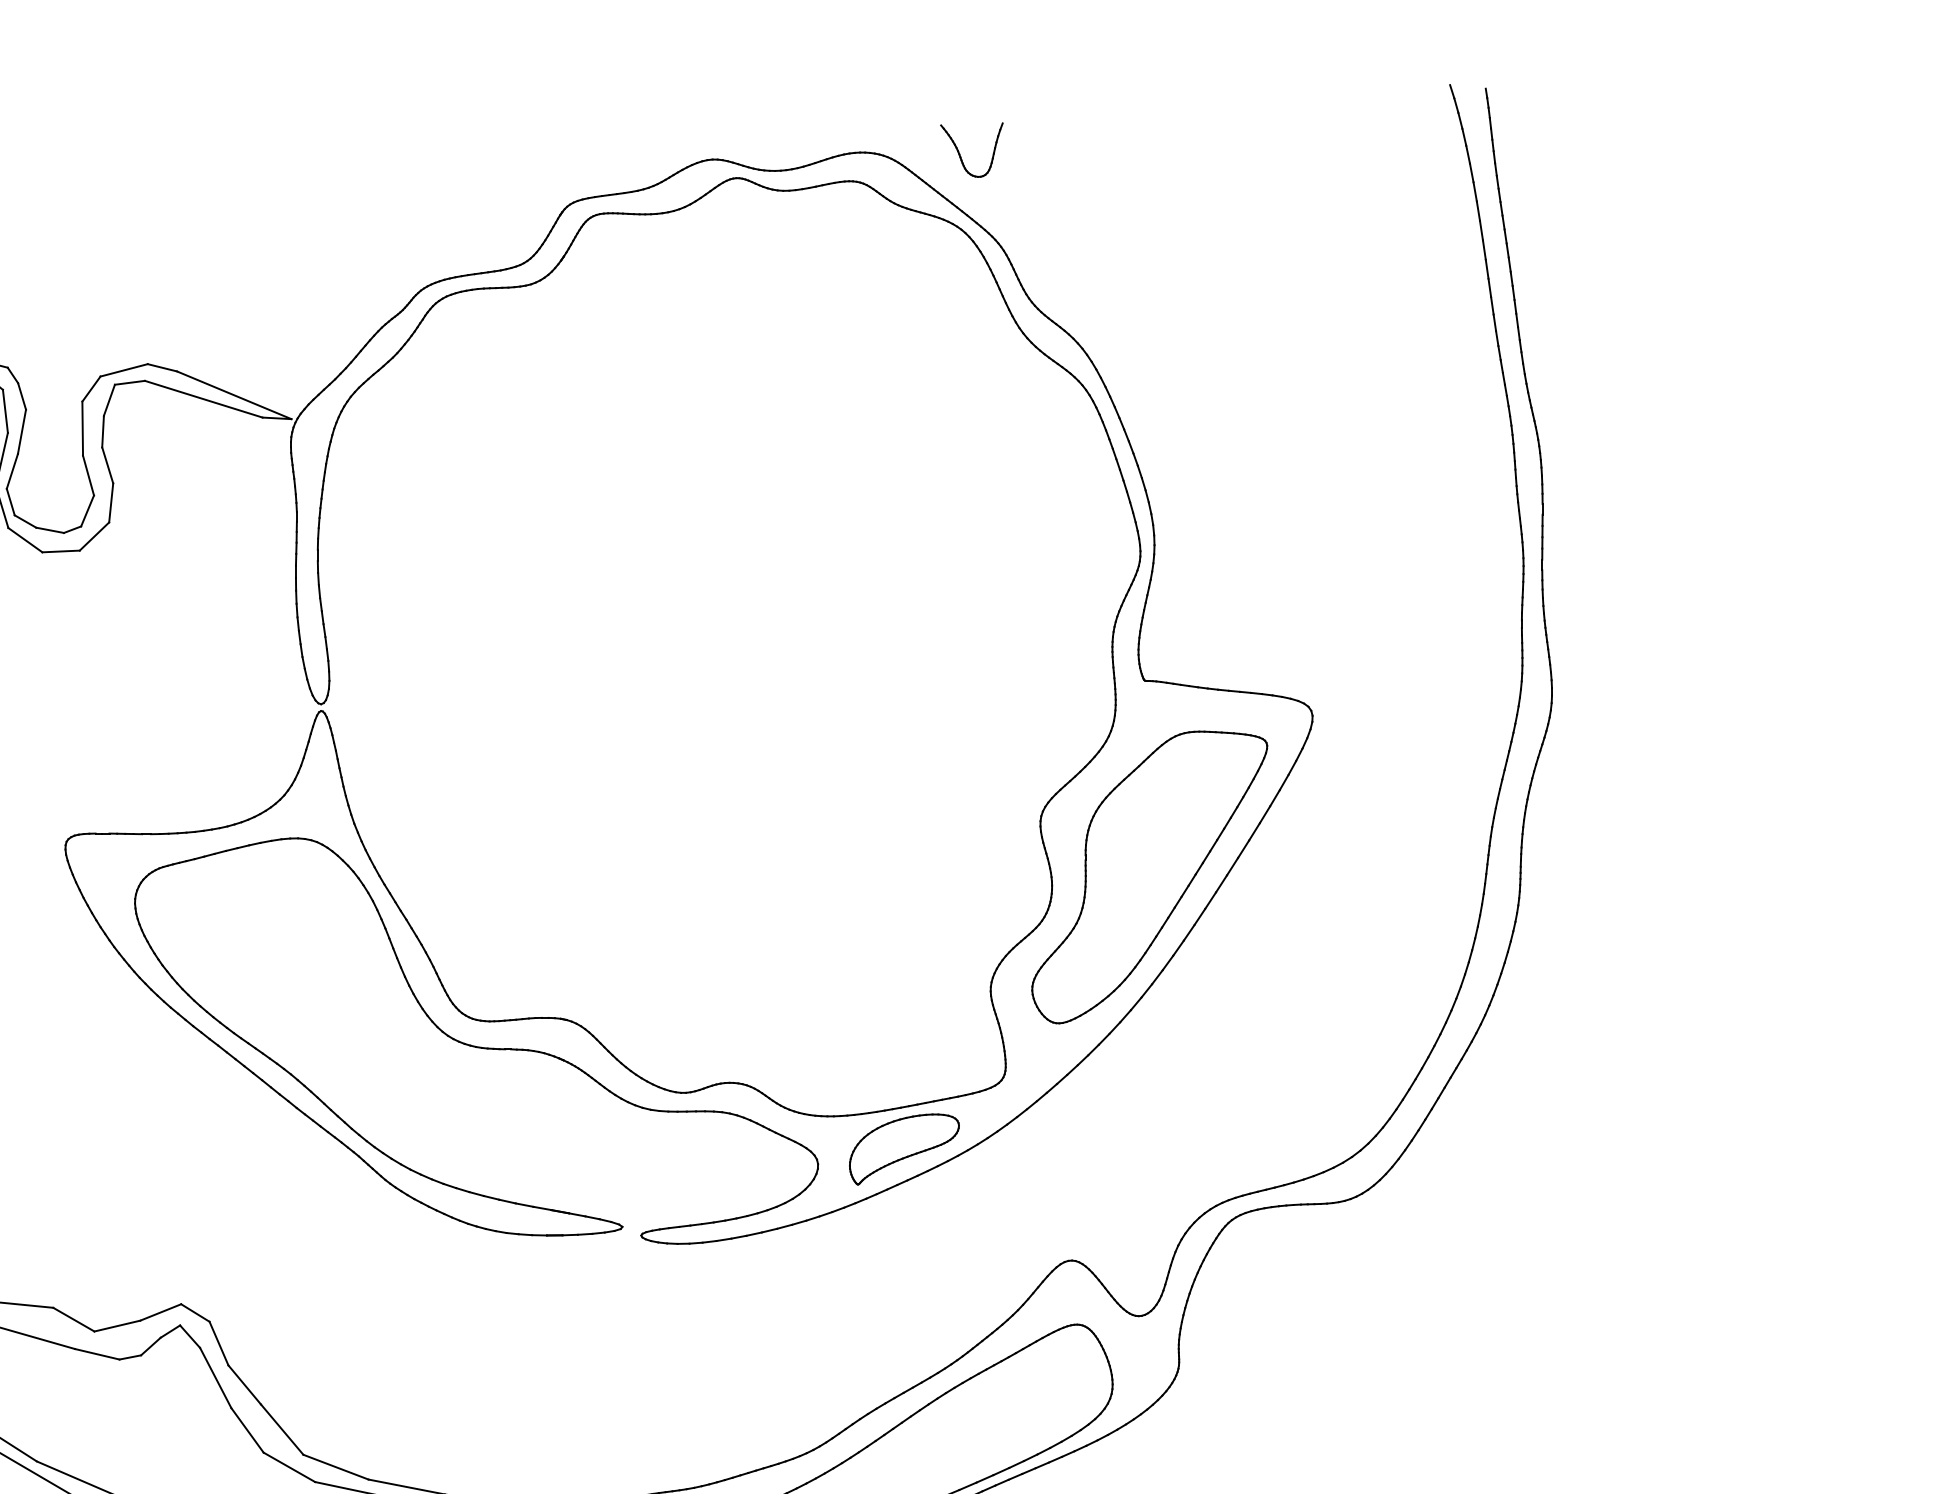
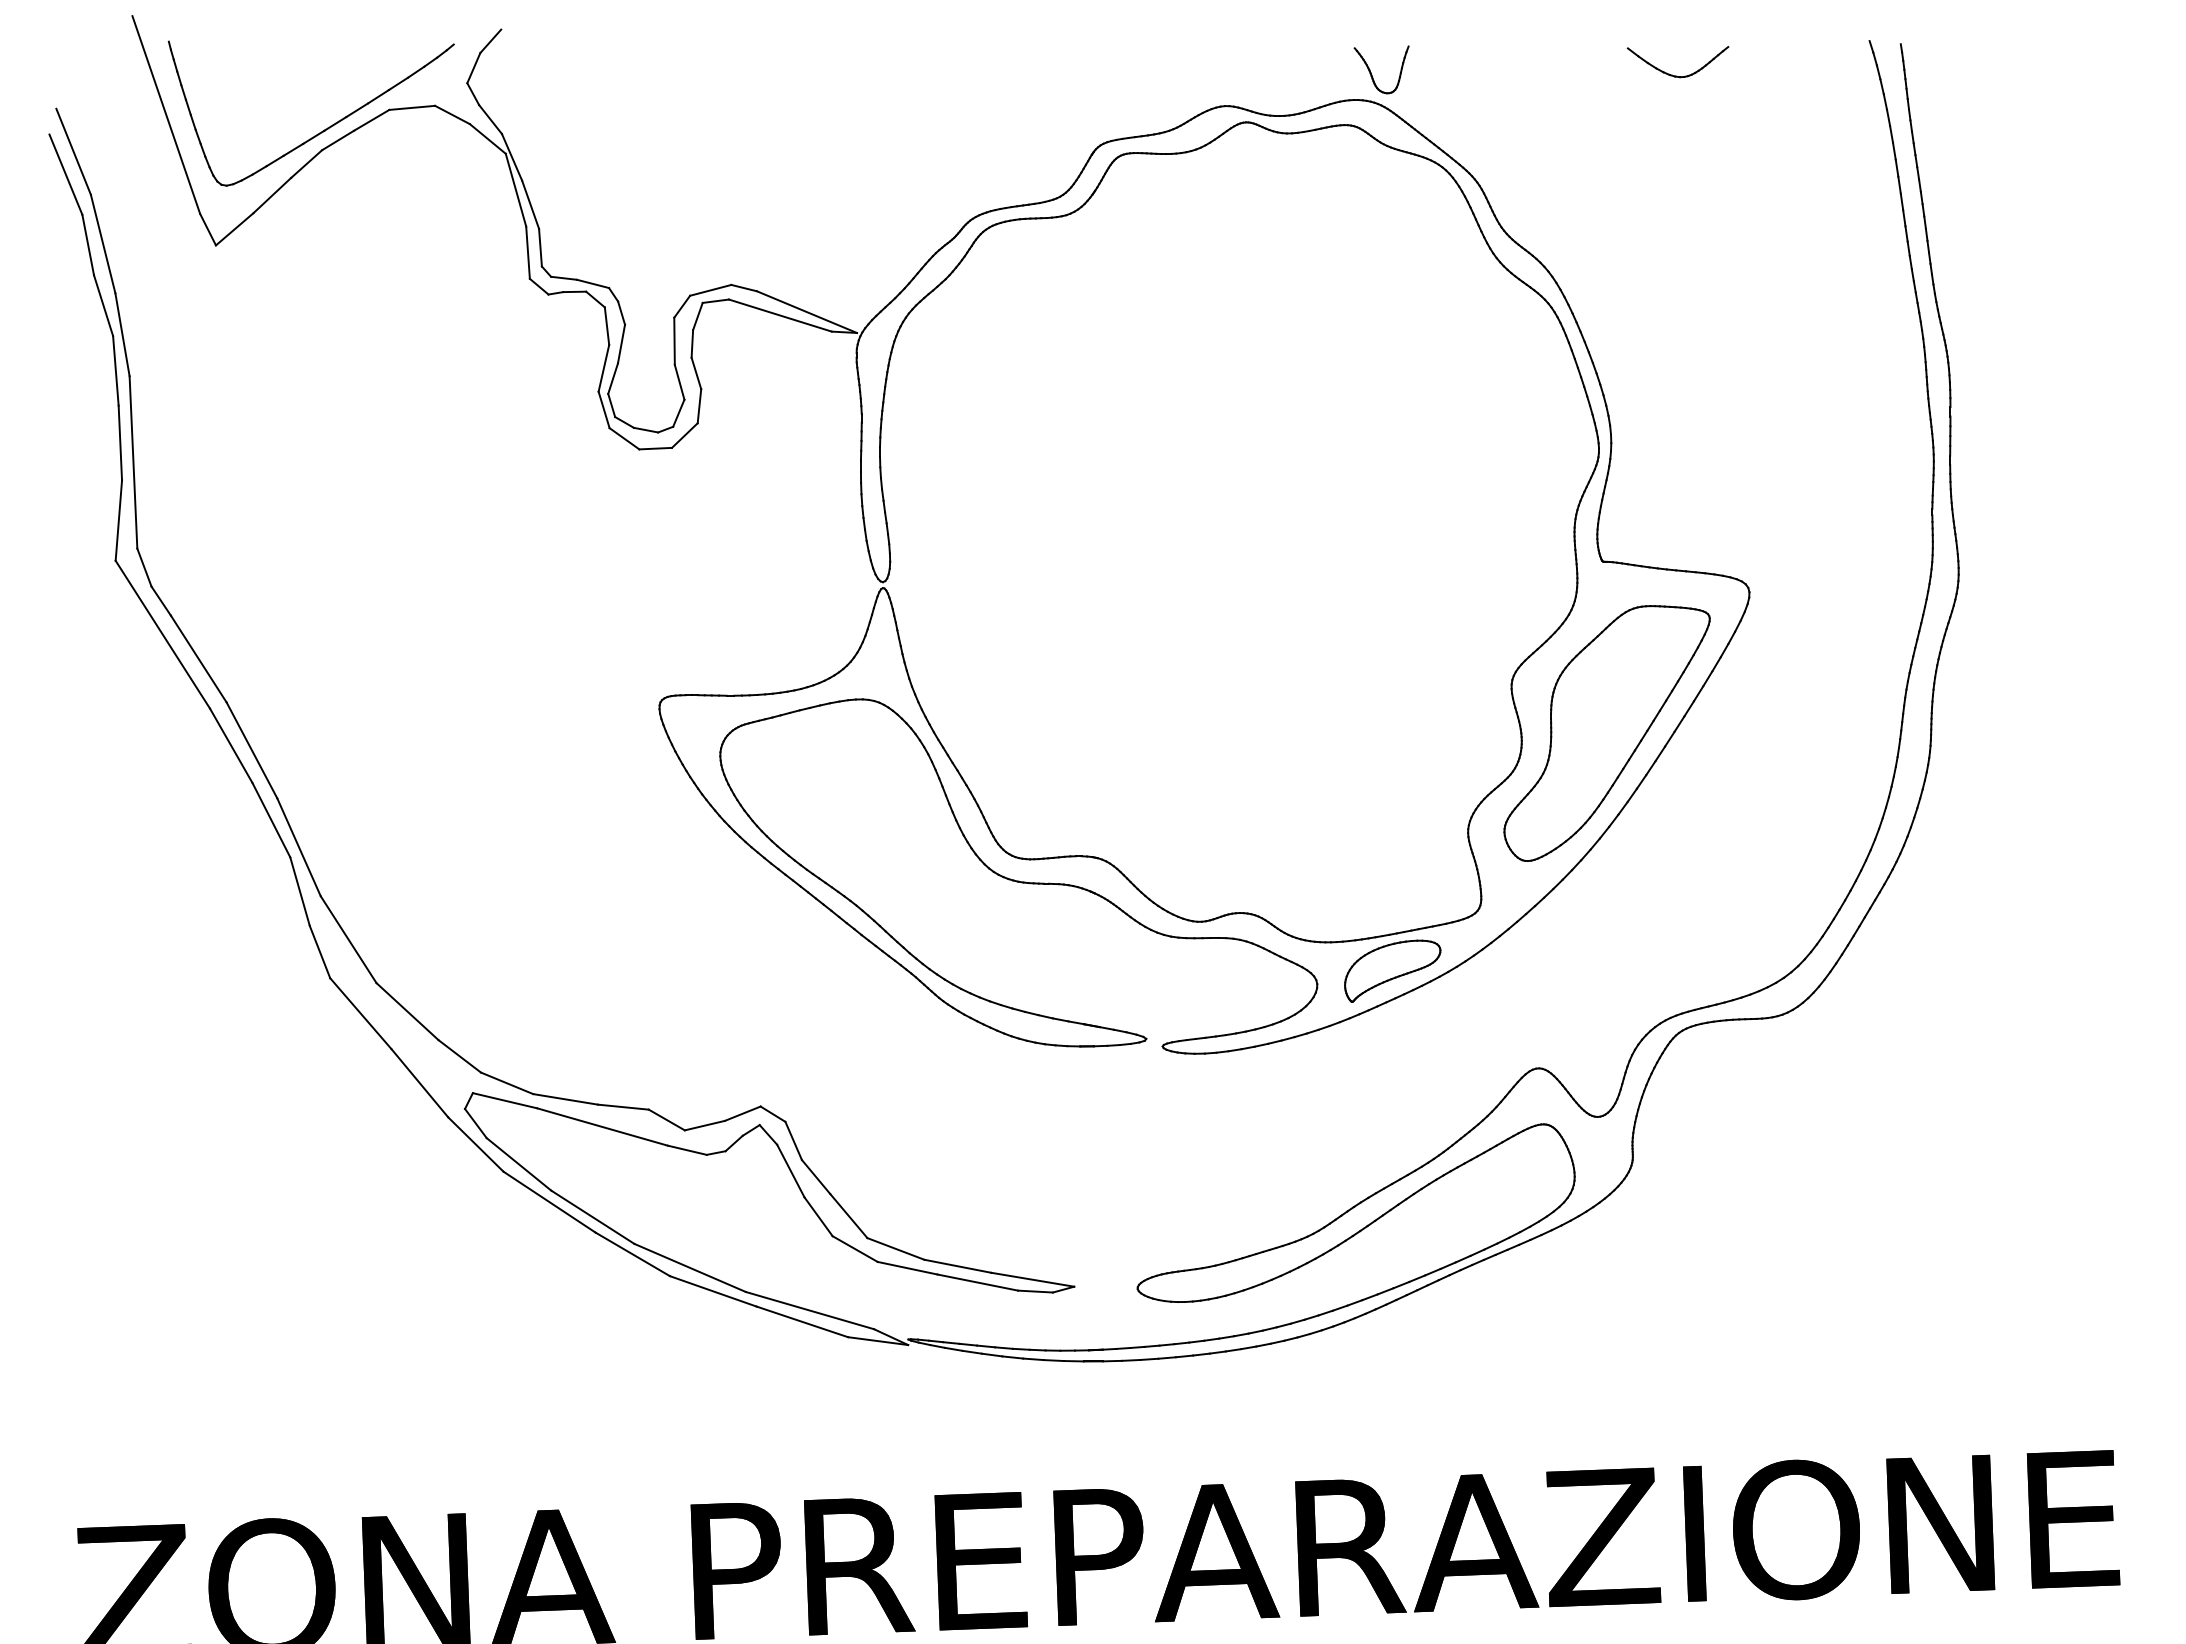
part: (1224, 123) -> (1672, 74), added
part: (960, 153) -> (1371, 72), moved

